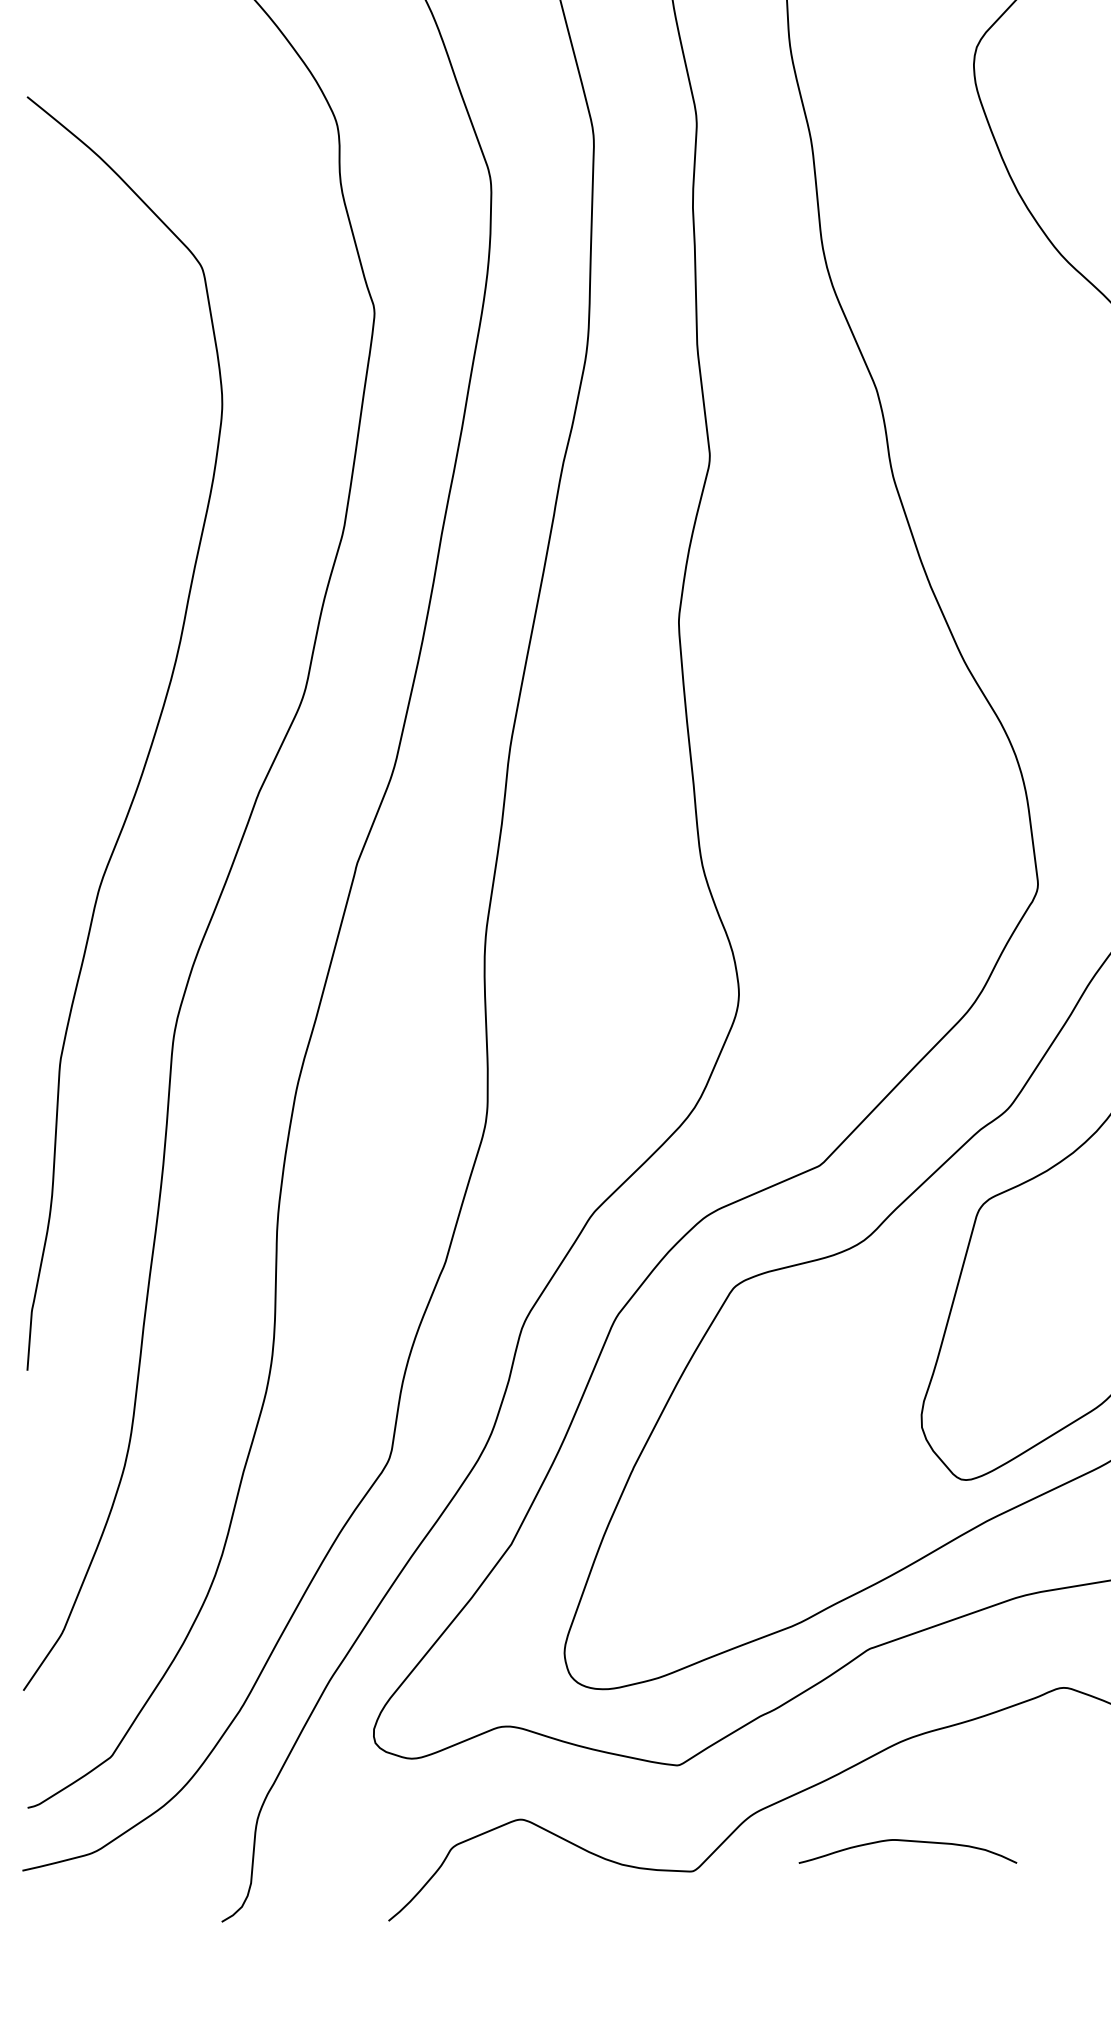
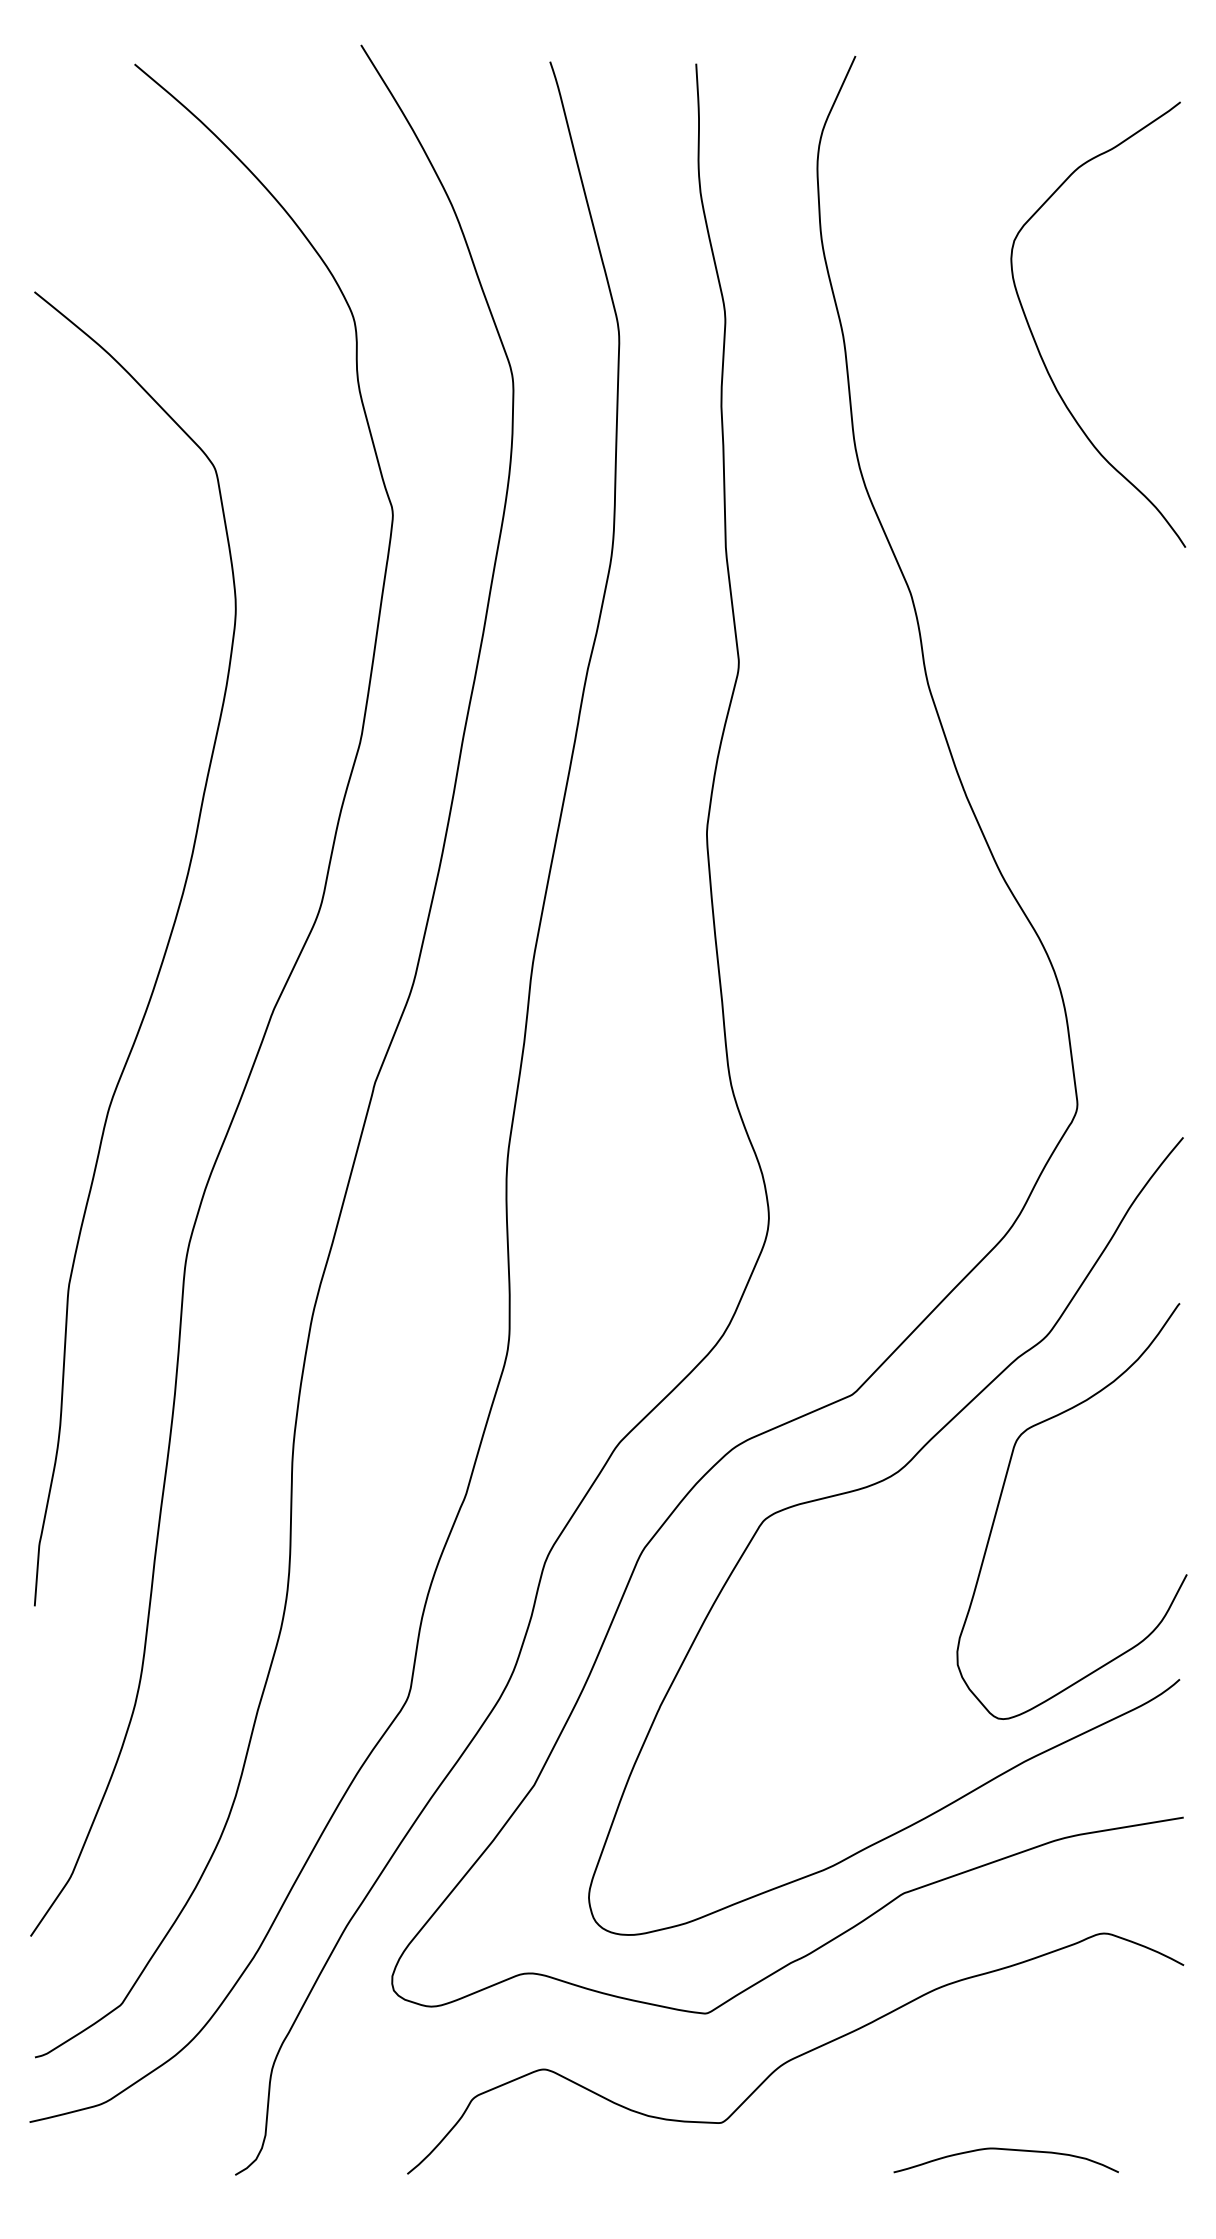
curve: (907, 1841) -> (1005, 2150), moved

